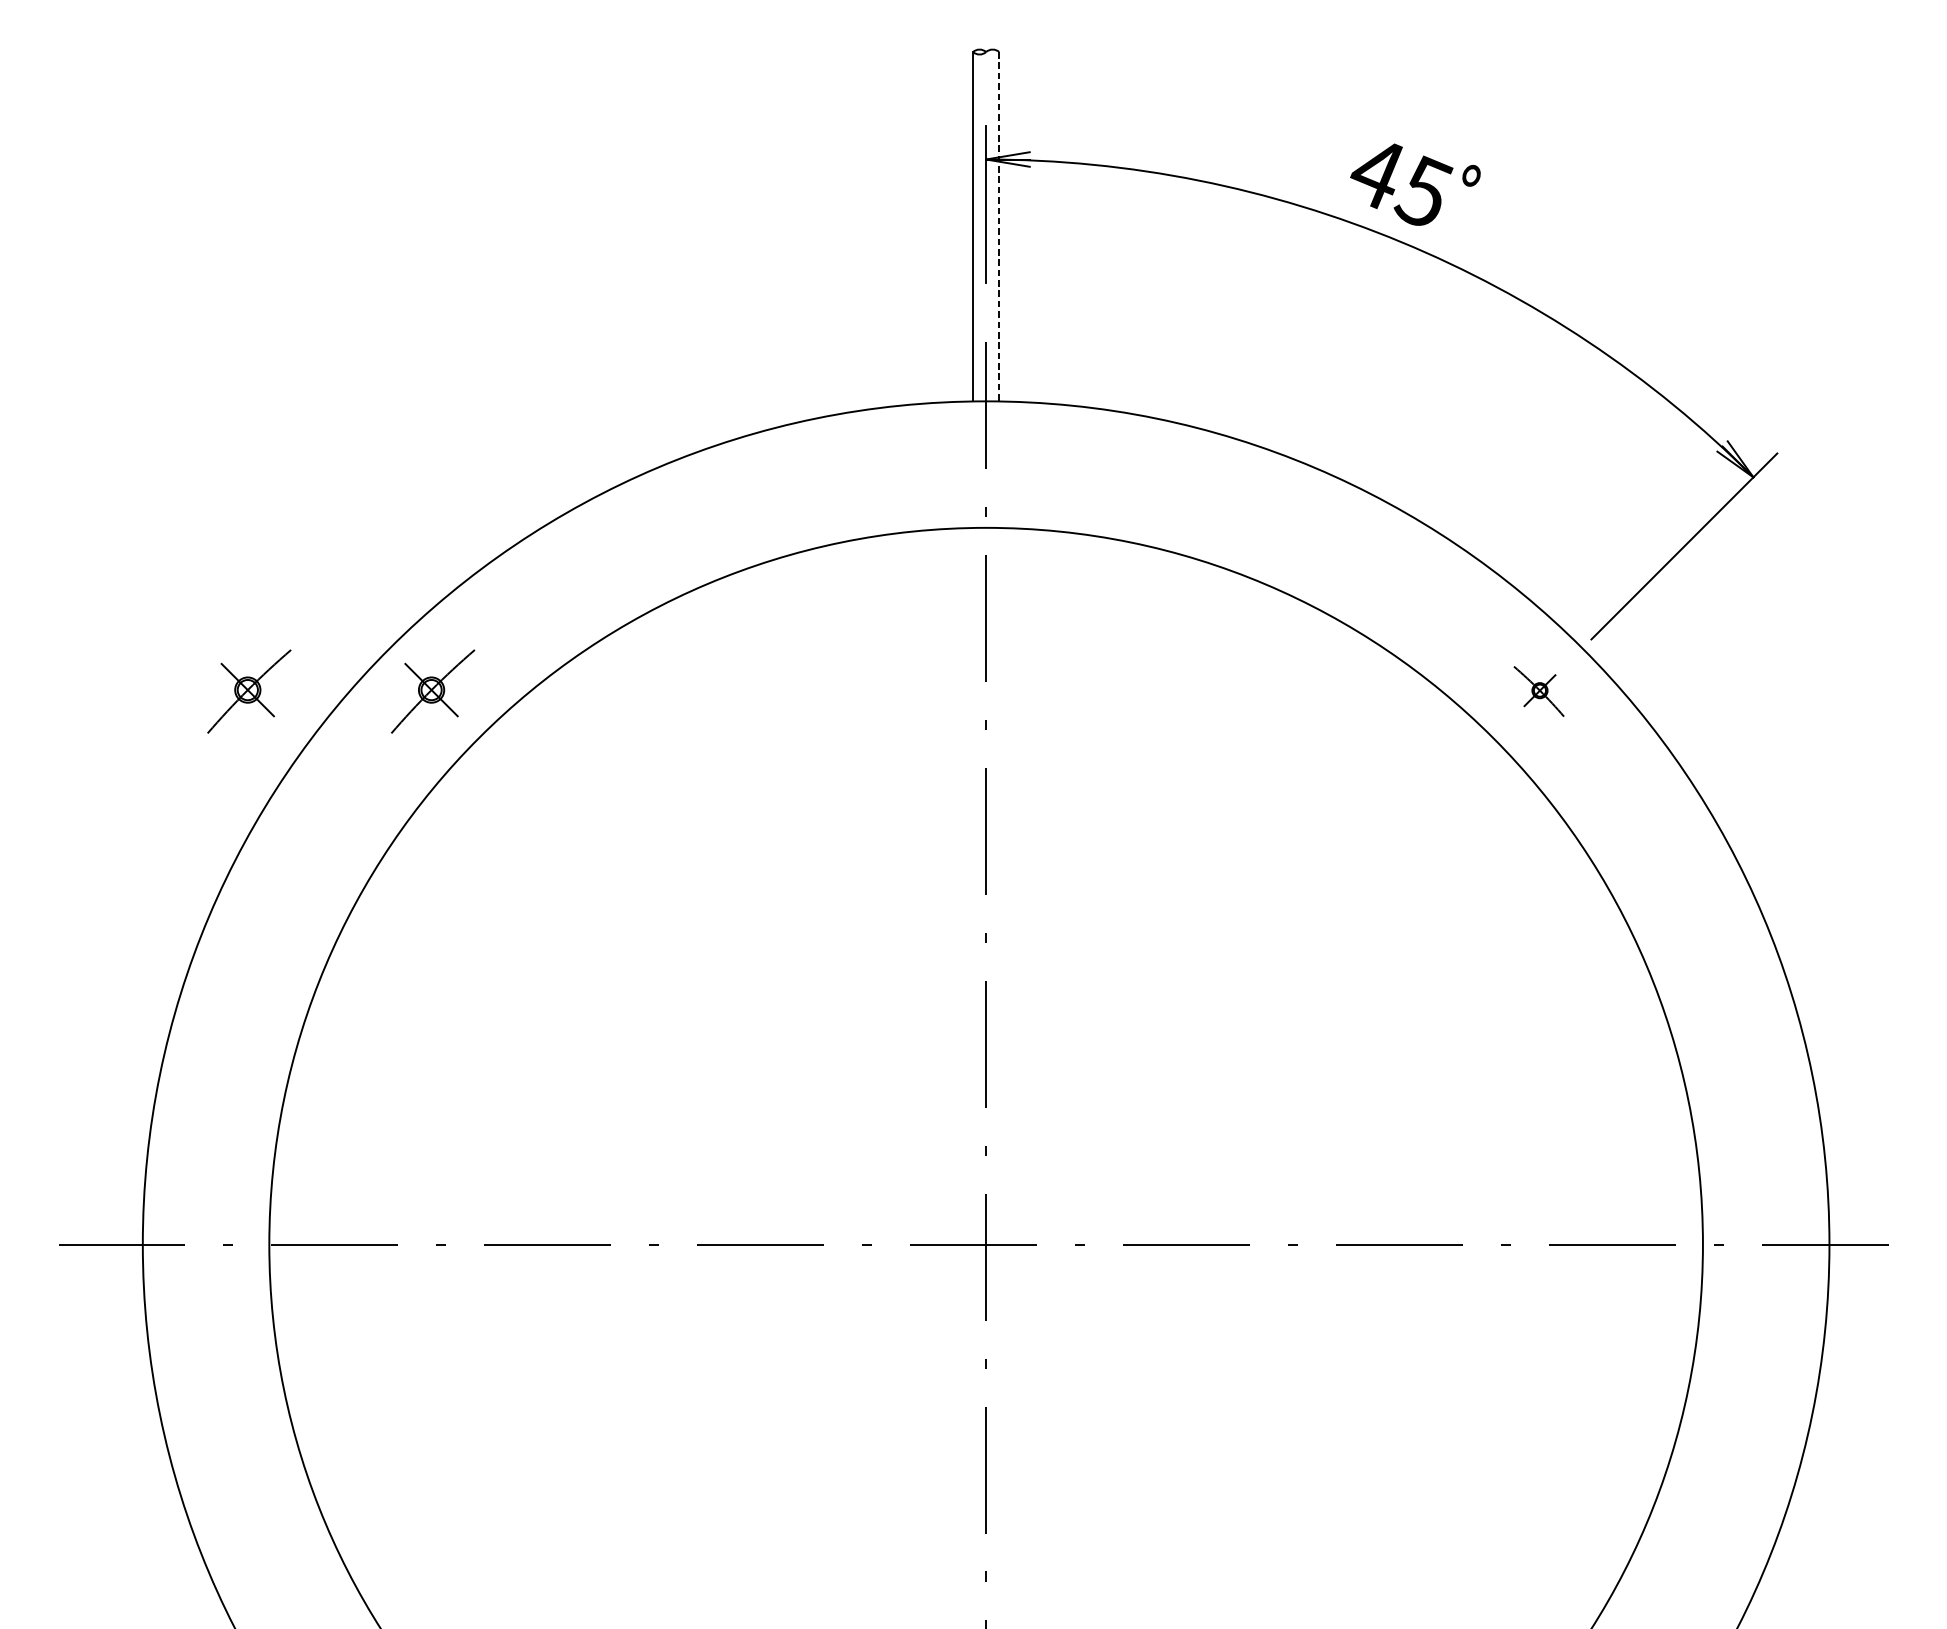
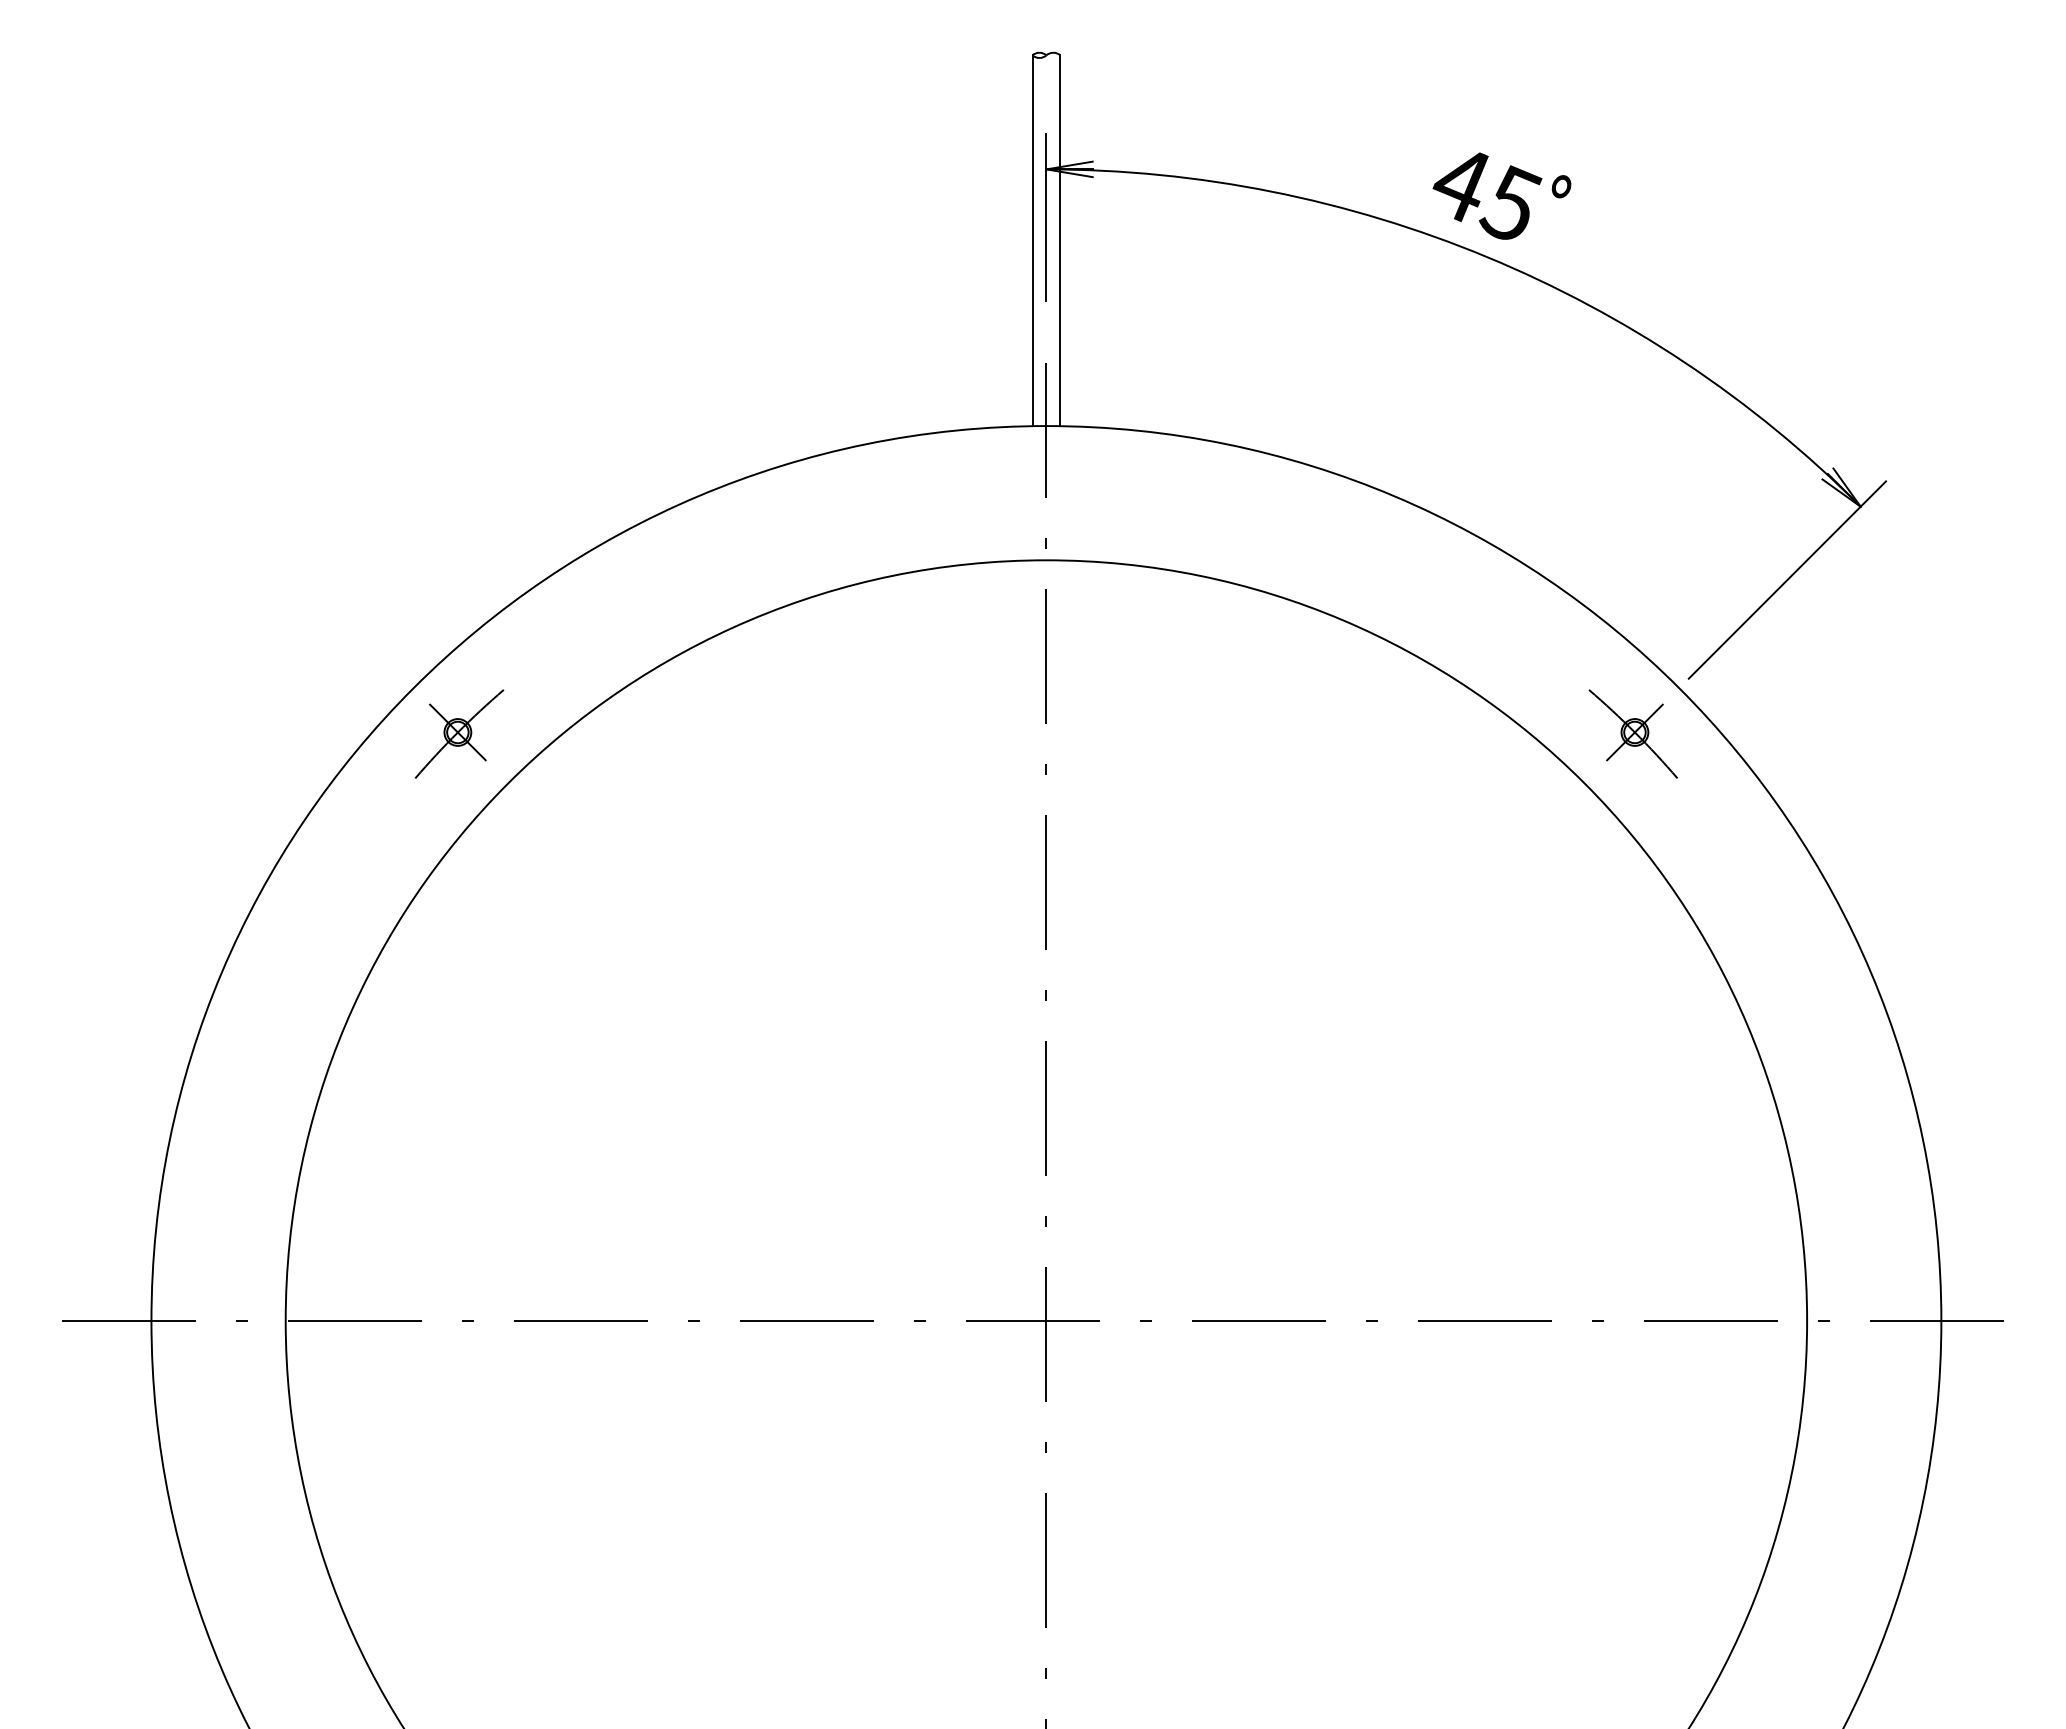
line: (999, 227) -> (1060, 241), dashed -> solid
part: (249, 691) -> (264, 733), removed
part: (1538, 691) -> (1632, 733), size x1.67

